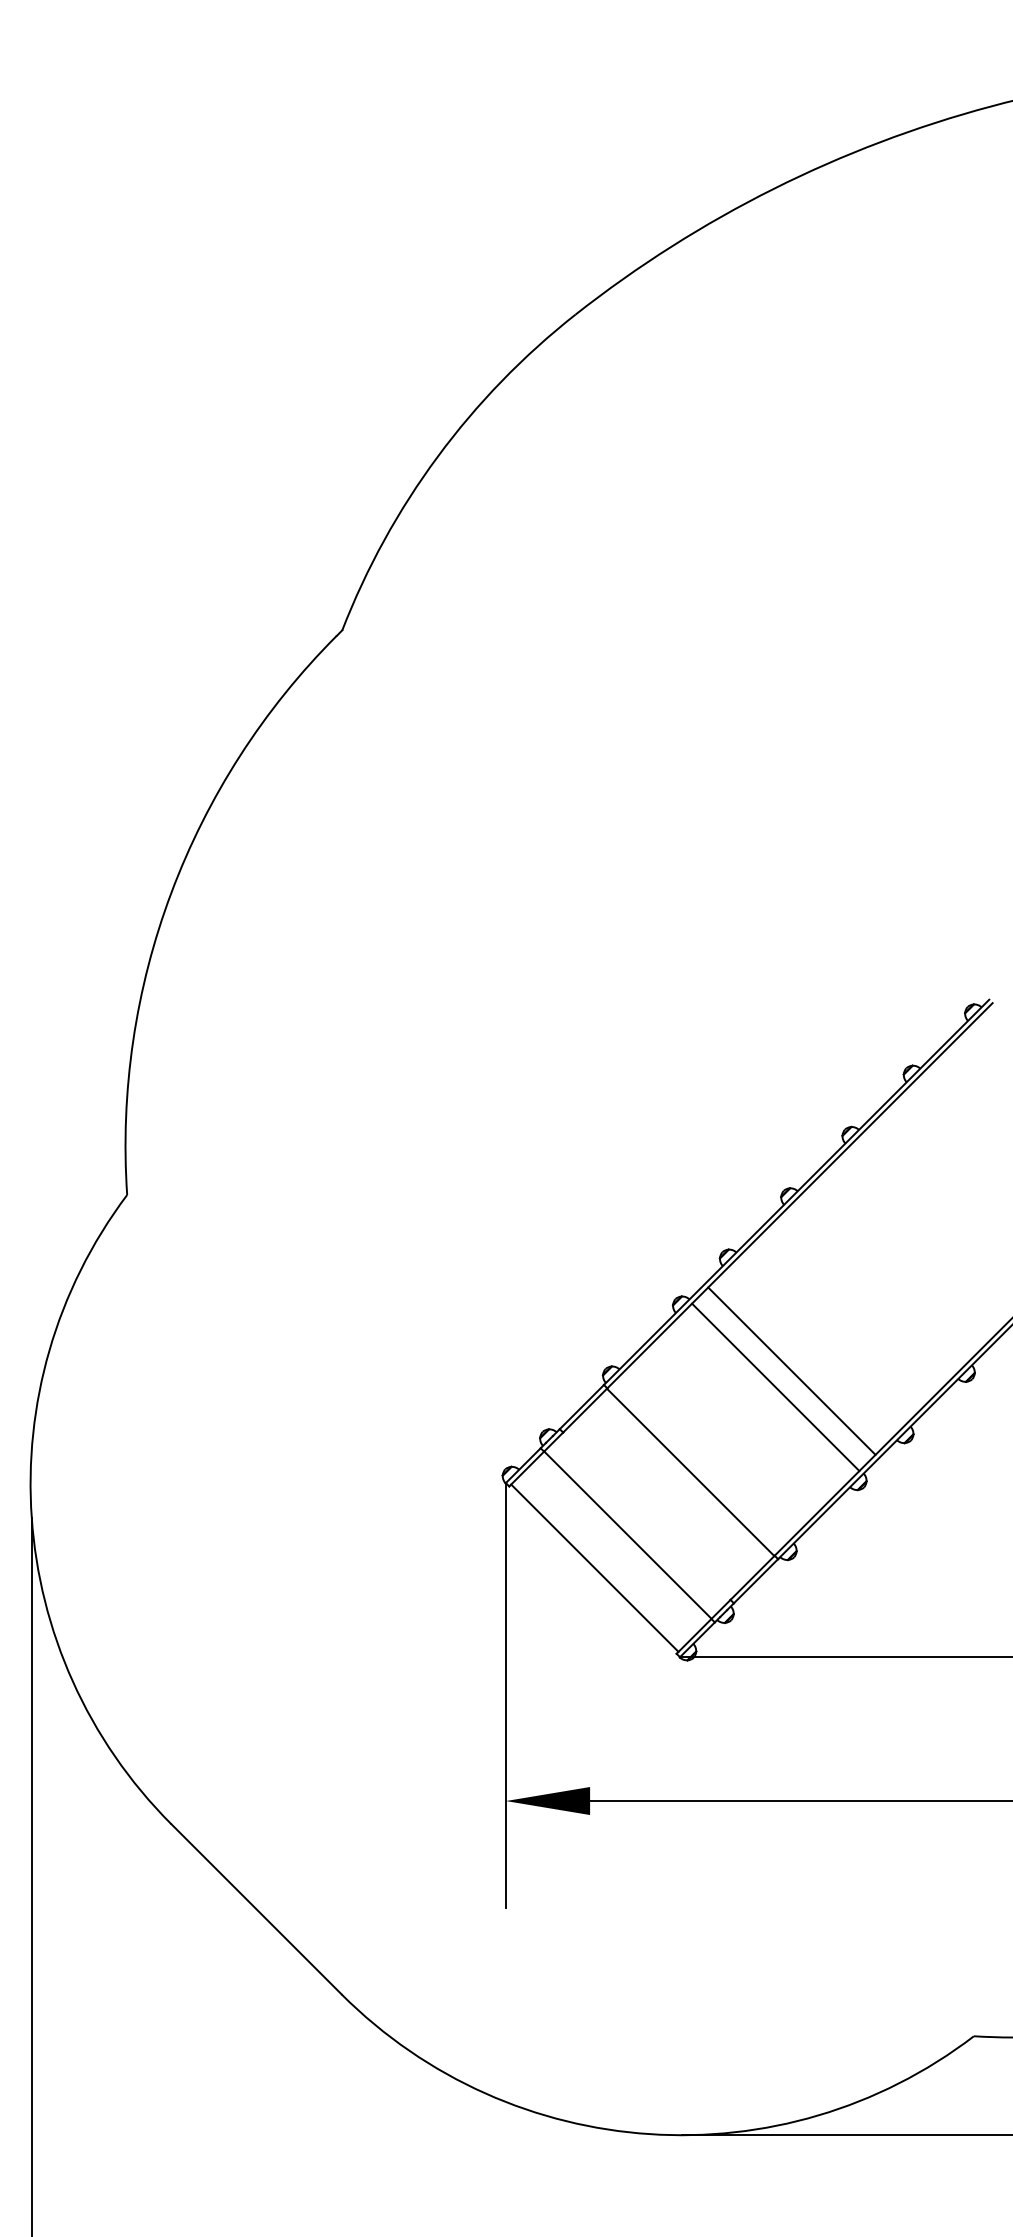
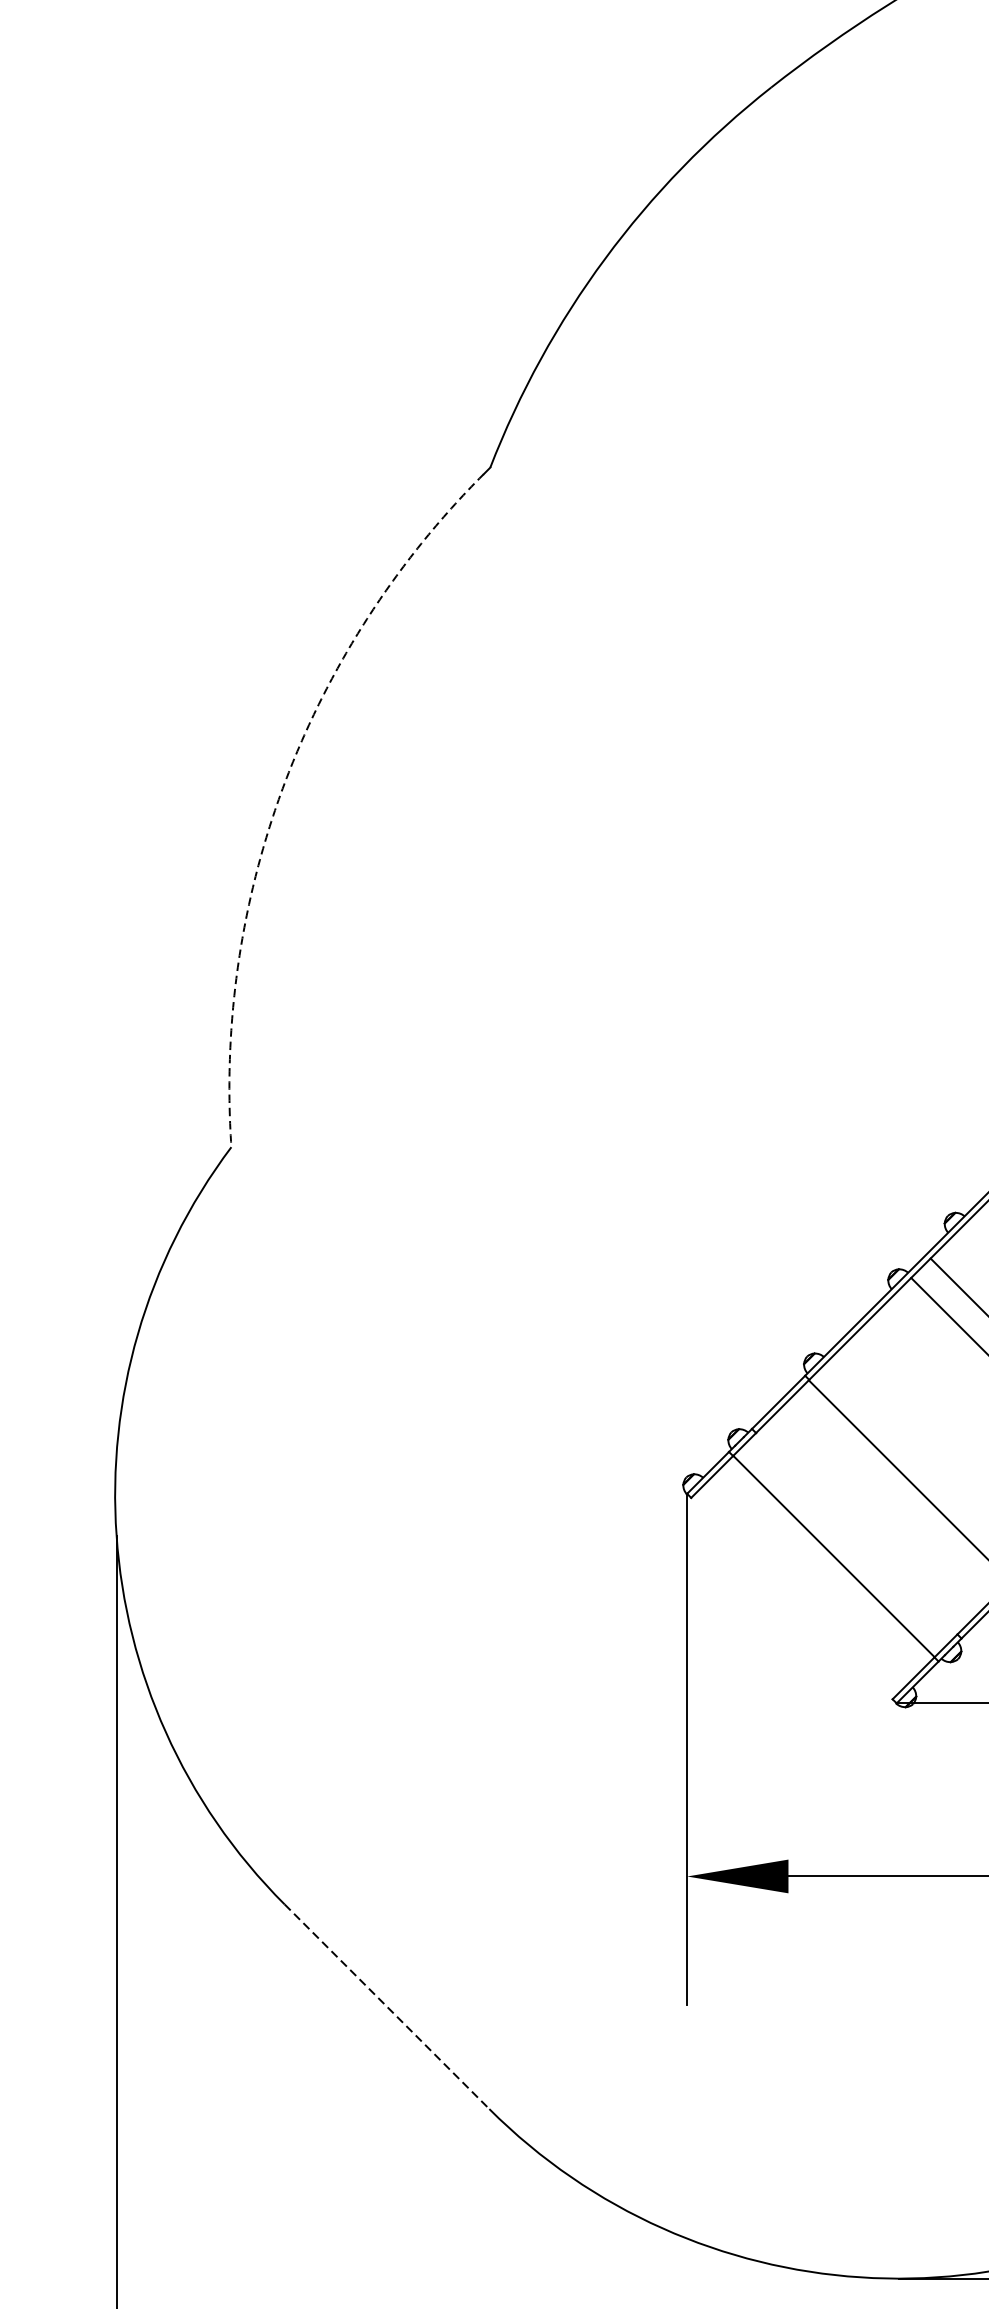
arc: (171, 892) -> (284, 783), solid -> dashed
line: (594, 1567) -> (793, 1595), removed
line: (256, 1909) -> (387, 2007), solid -> dashed

